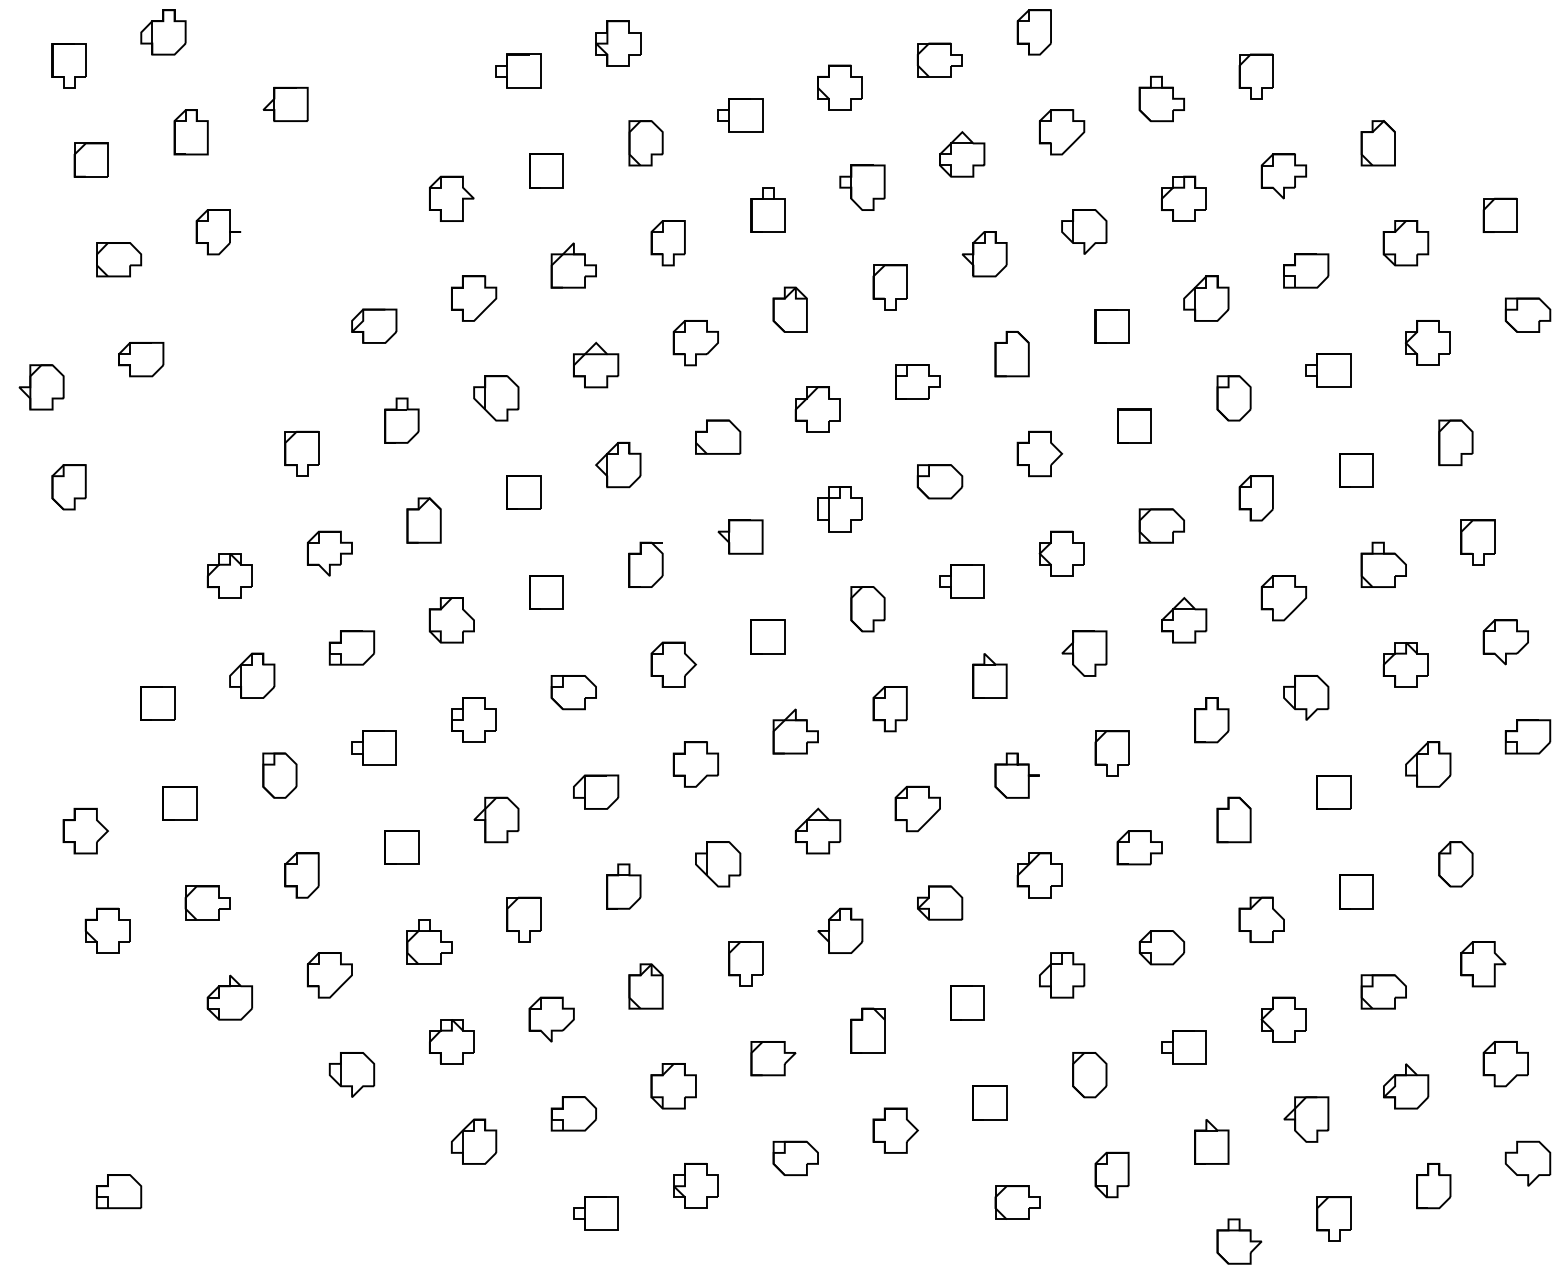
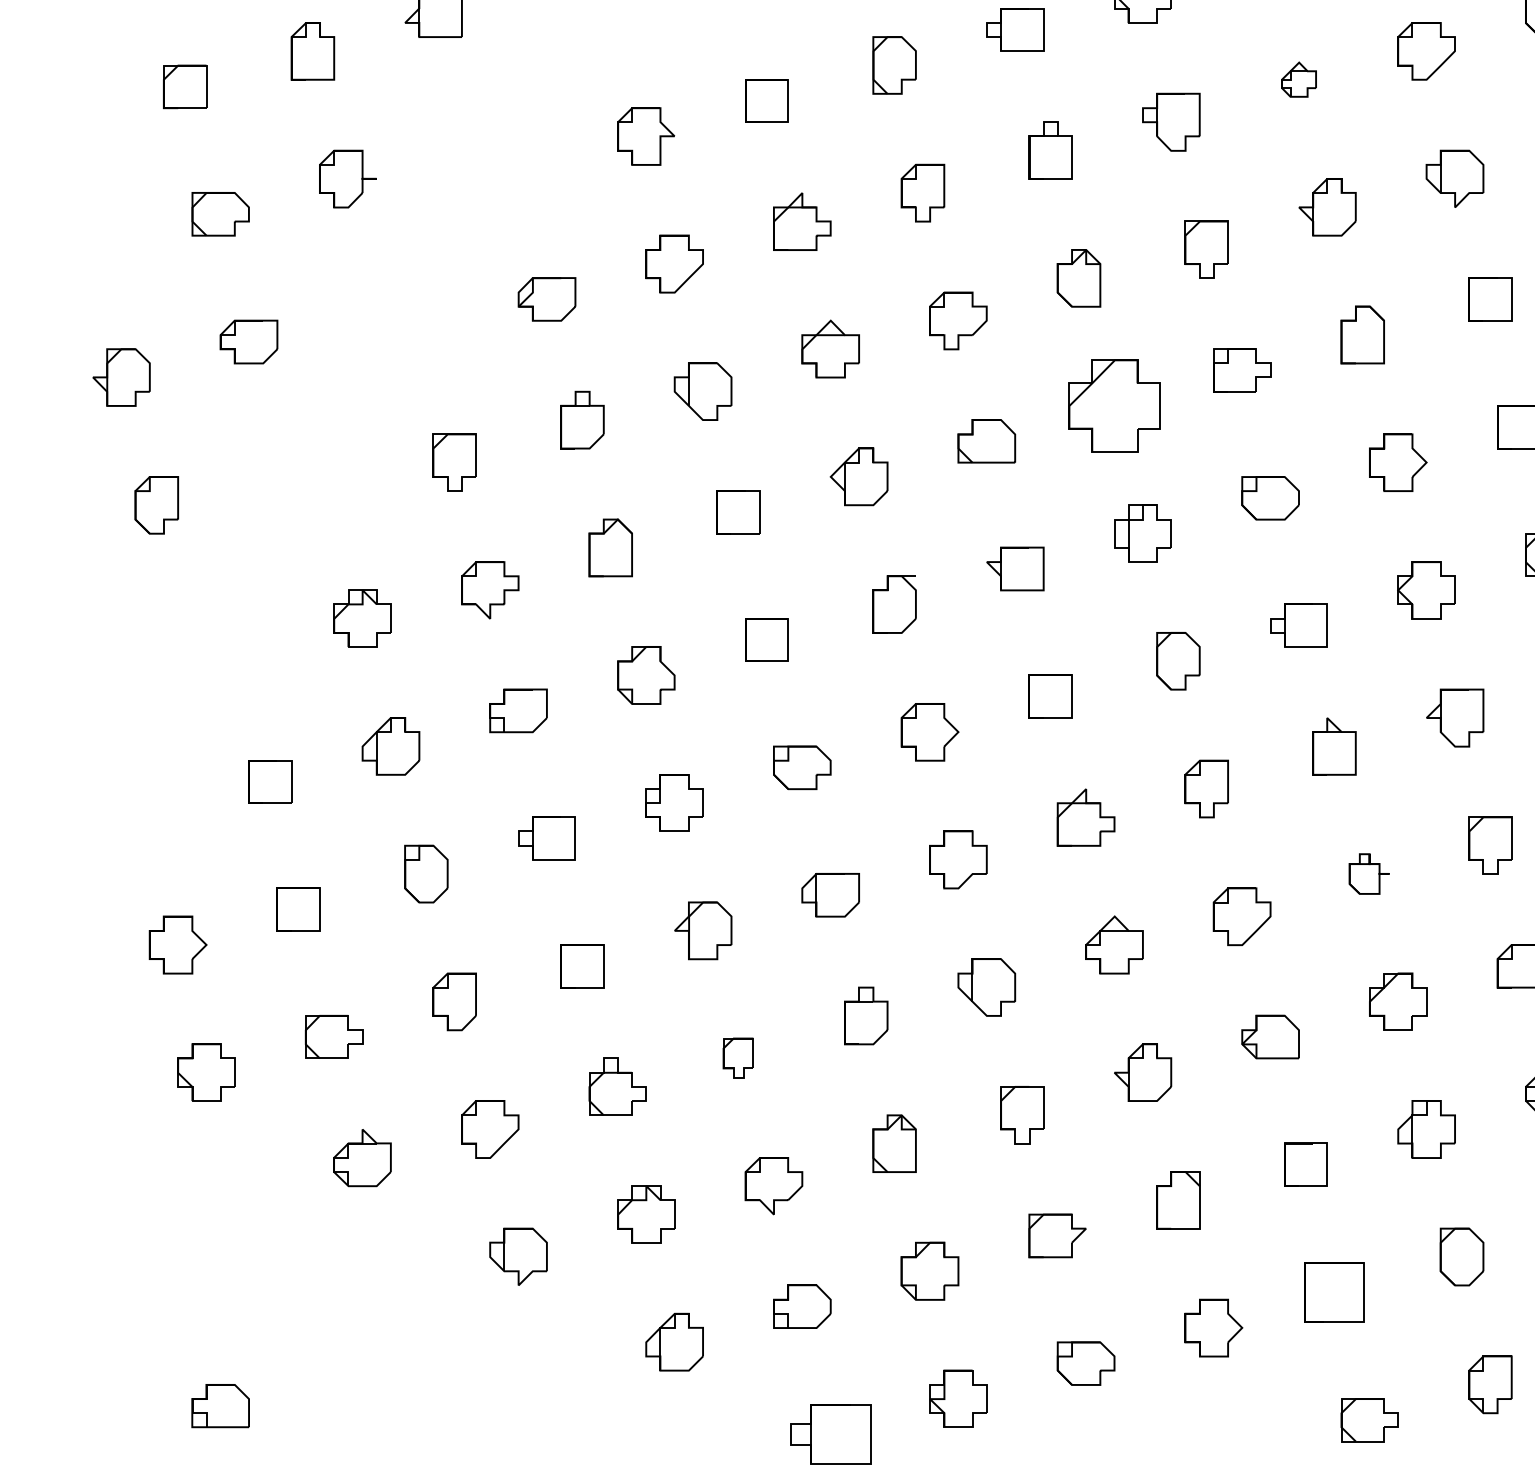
part: (962, 154) -> (1299, 79), size x0.6
part: (817, 409) -> (1113, 405), size x1.6
part: (1016, 775) -> (1368, 873), size x0.7
part: (523, 919) -> (737, 1058), size x0.7
part: (989, 1102) -> (1333, 1292), size x1.4
part: (595, 1213) -> (829, 1434), size x1.4

